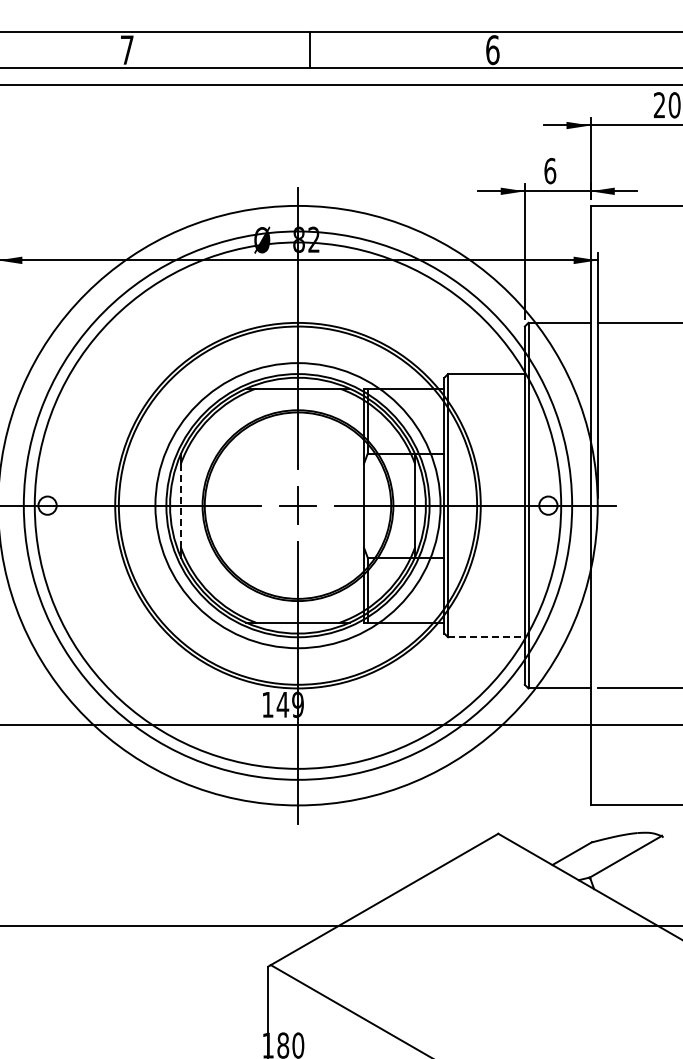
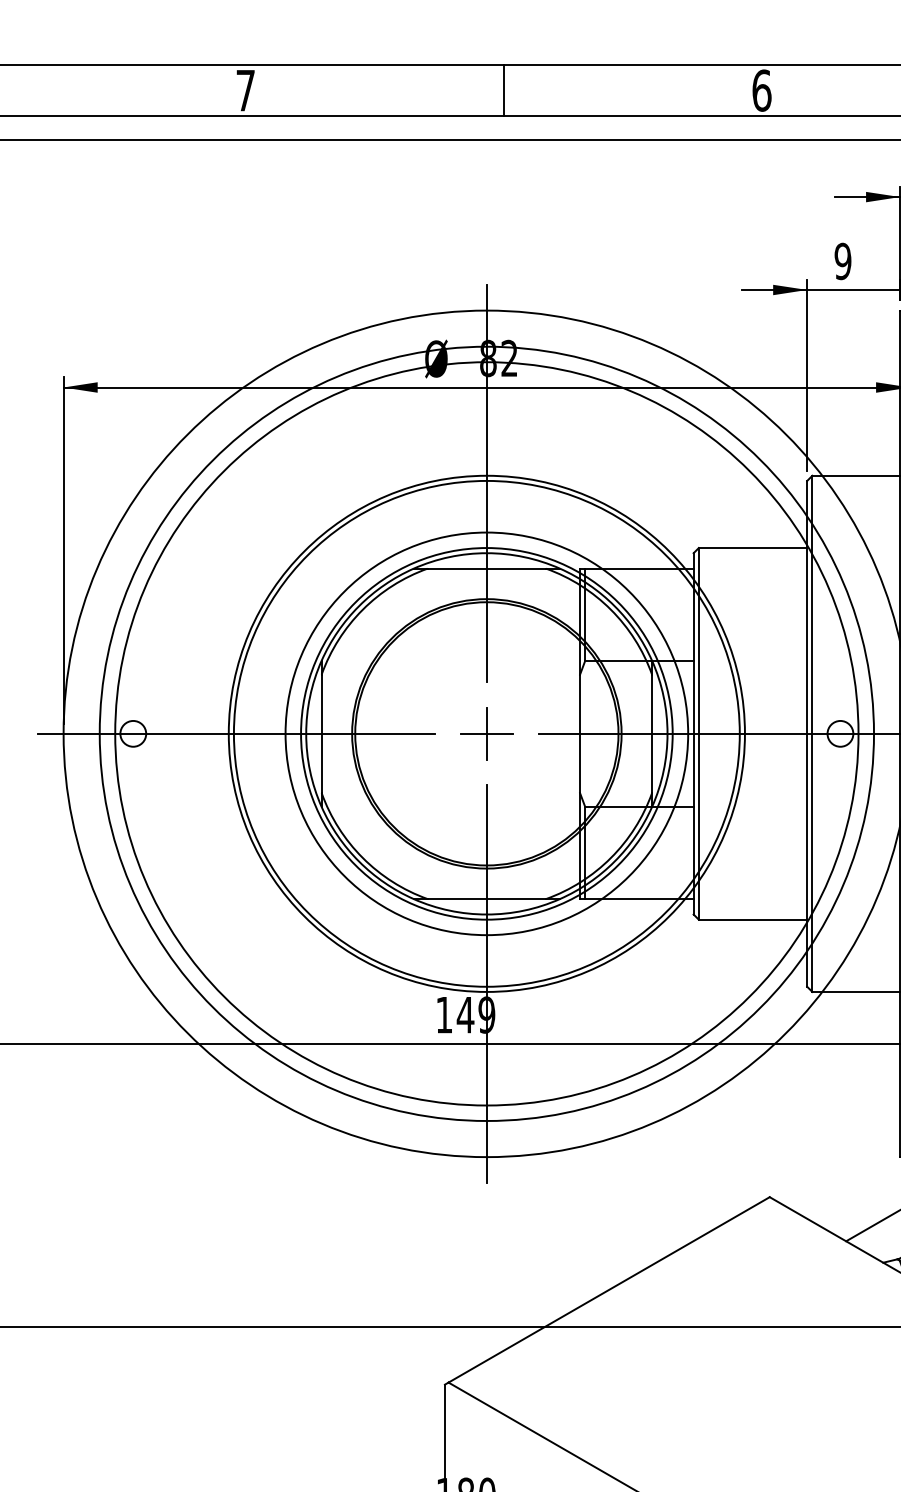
text: (550, 170) -> (843, 260), 6 -> 9
line: (181, 506) -> (322, 735), dashed -> solid
line: (486, 637) -> (753, 920), dashed -> solid

